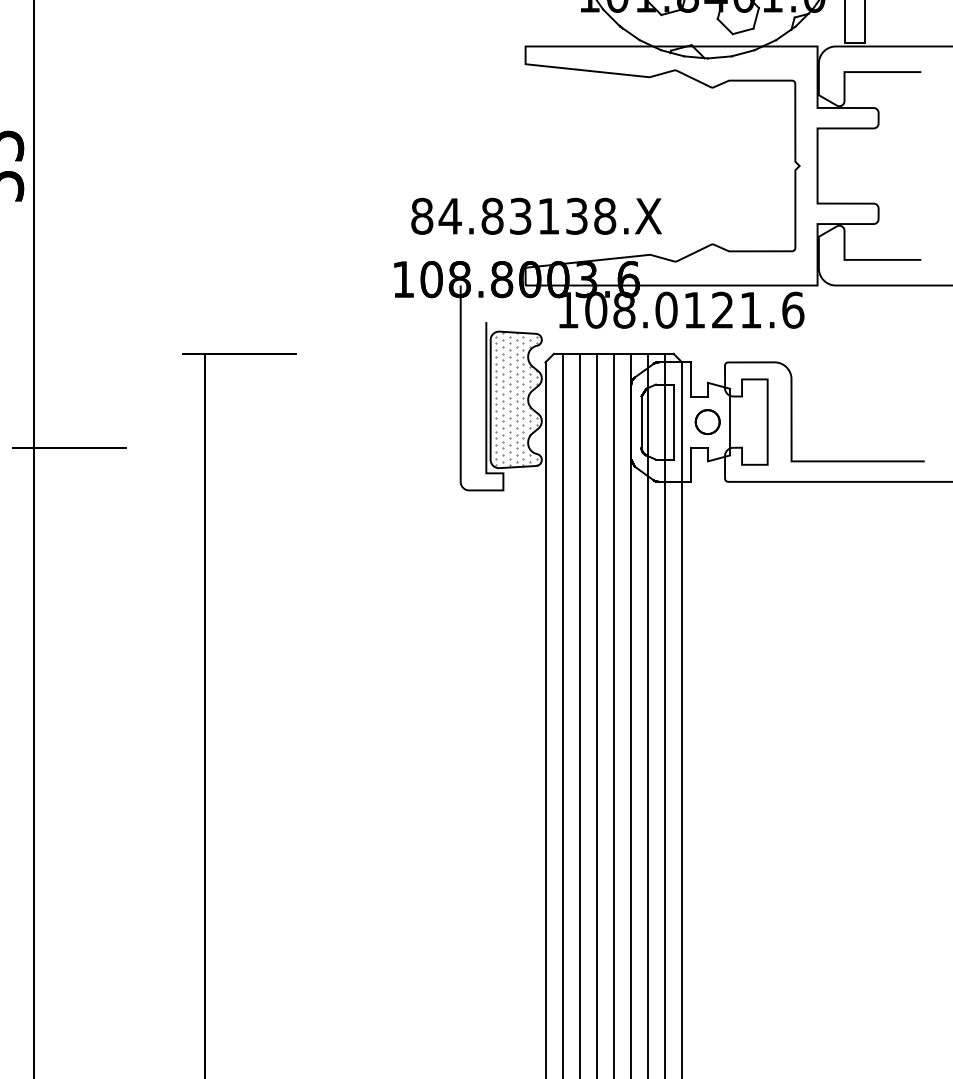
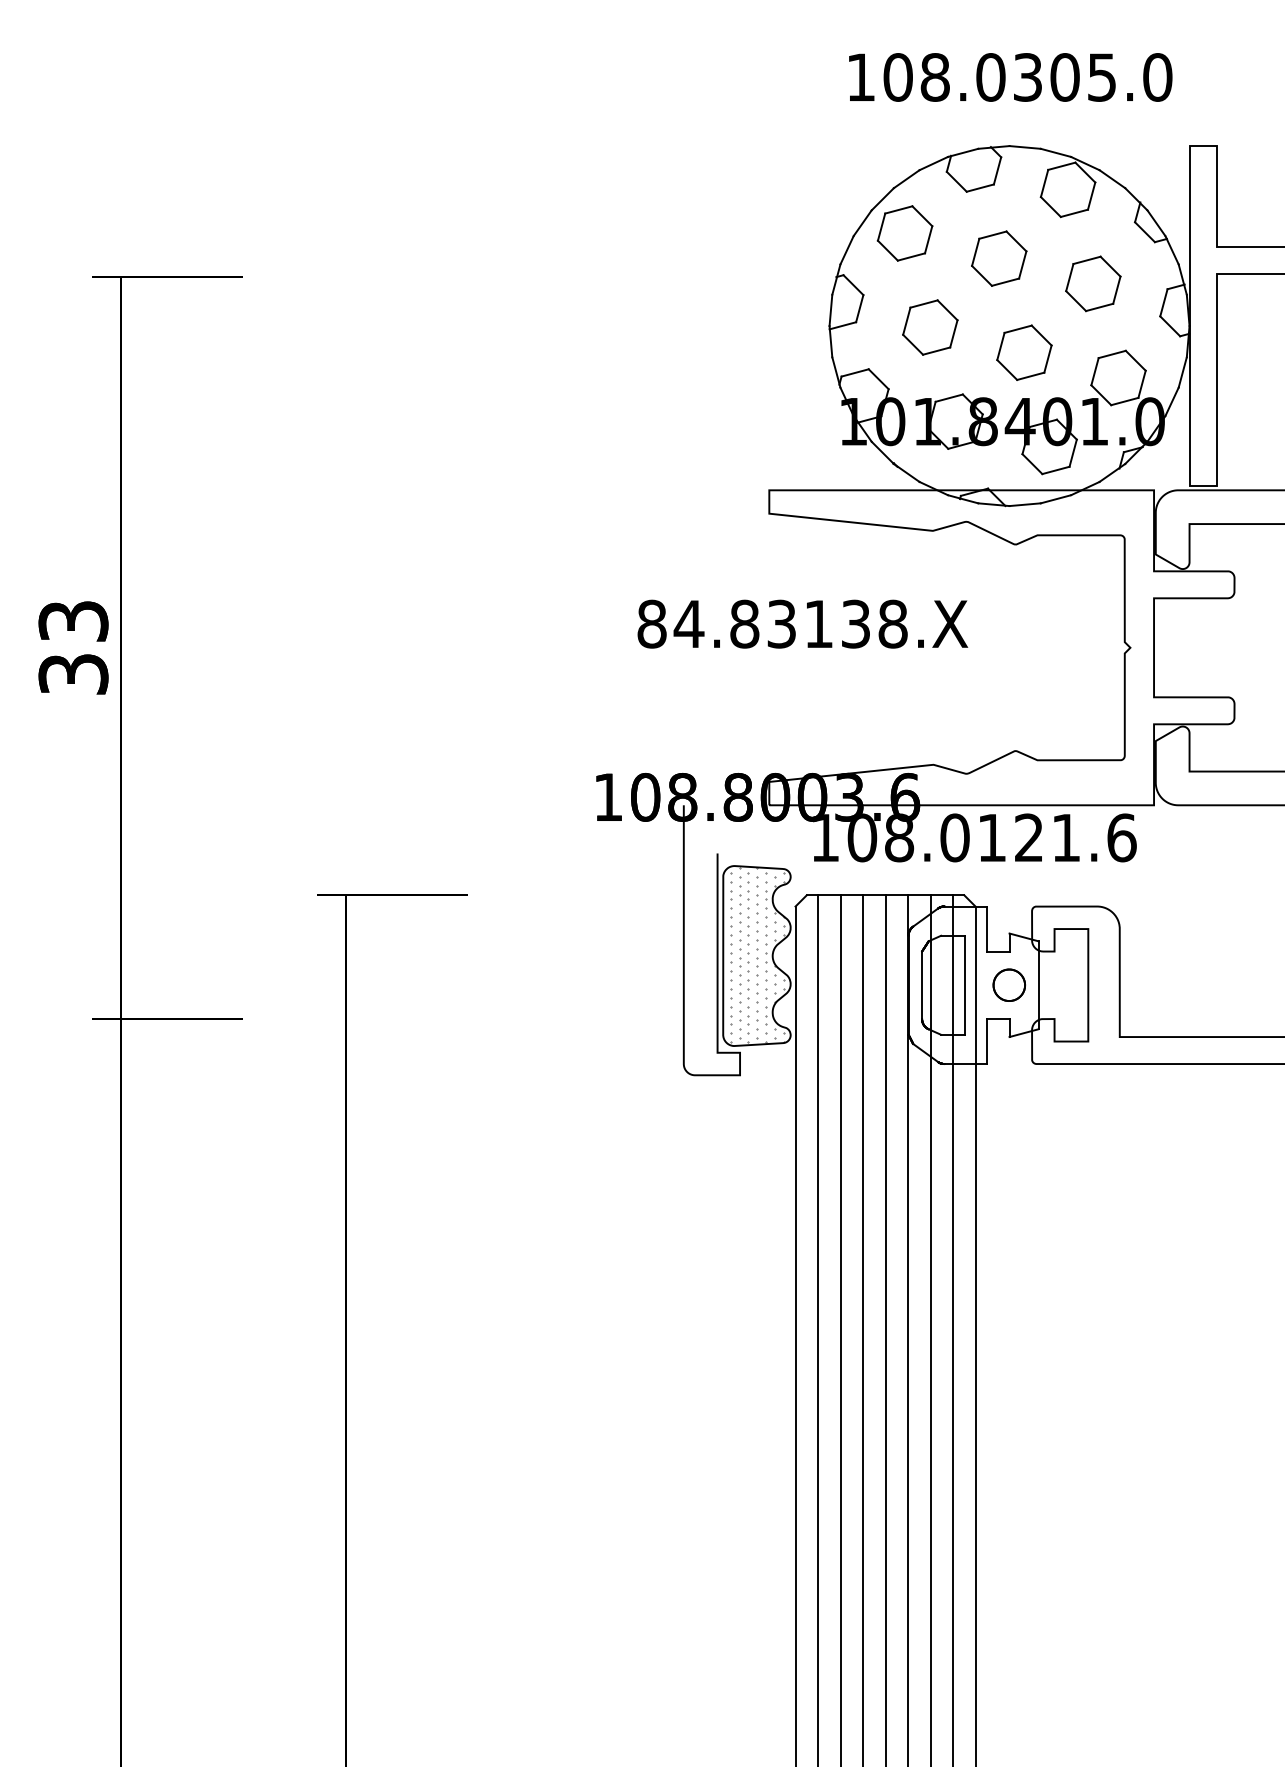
text: (536, 215) -> (802, 623), moved

